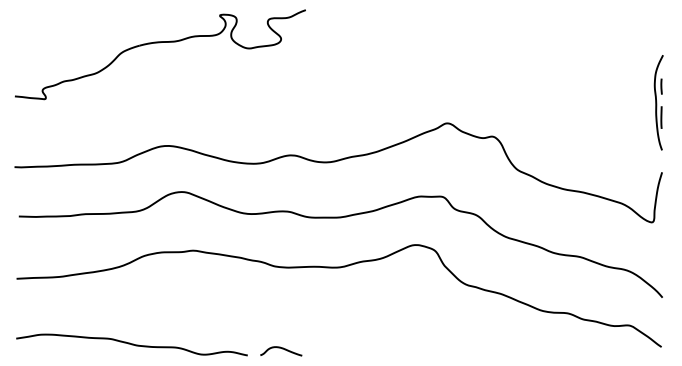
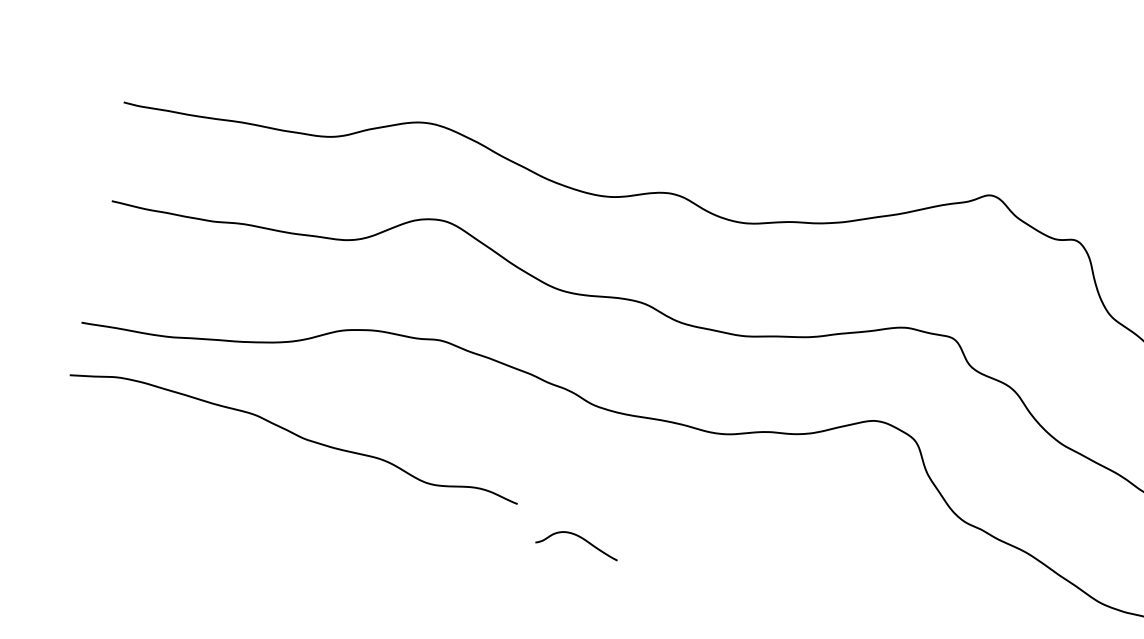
curve: (131, 344) -> (293, 434), moved
curve: (282, 349) -> (581, 540), moved

